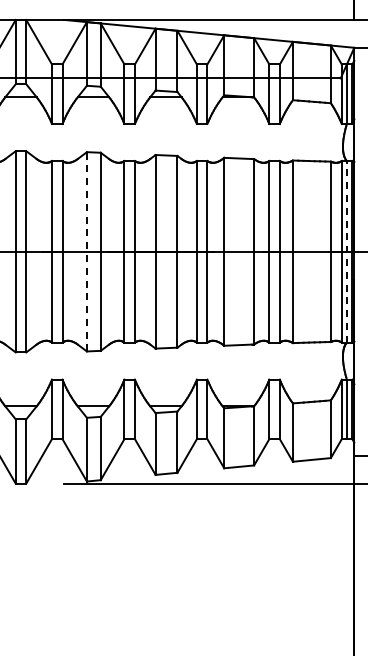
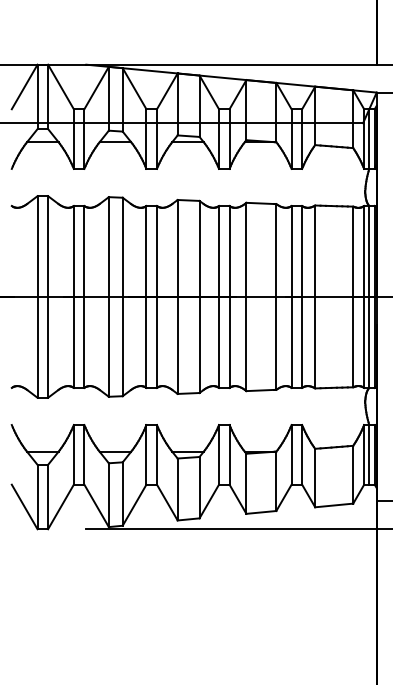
line: (86, 251) -> (108, 296), dashed -> solid
line: (347, 251) -> (369, 296), dashed -> solid

